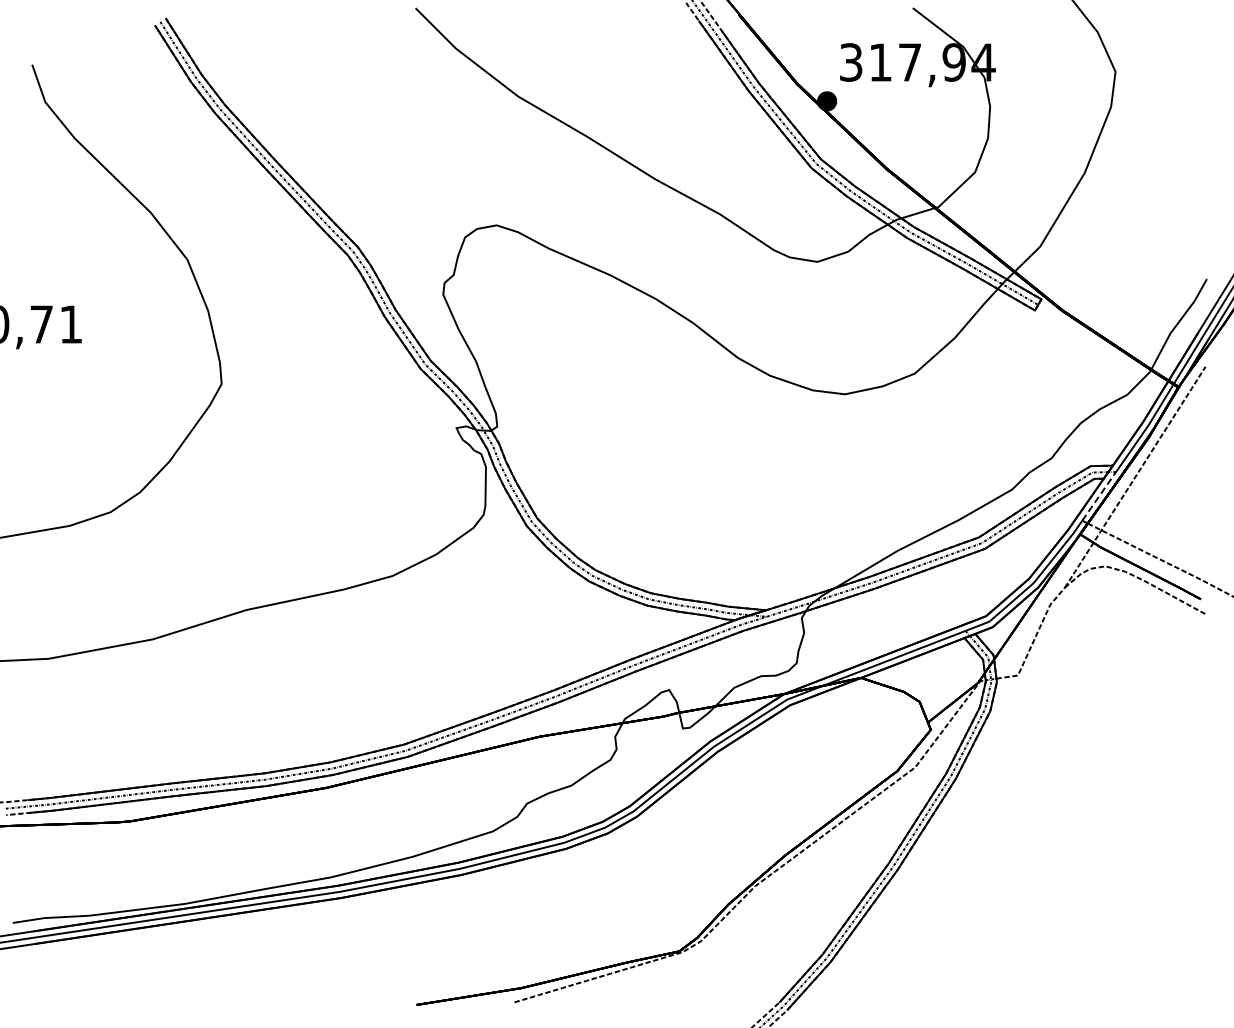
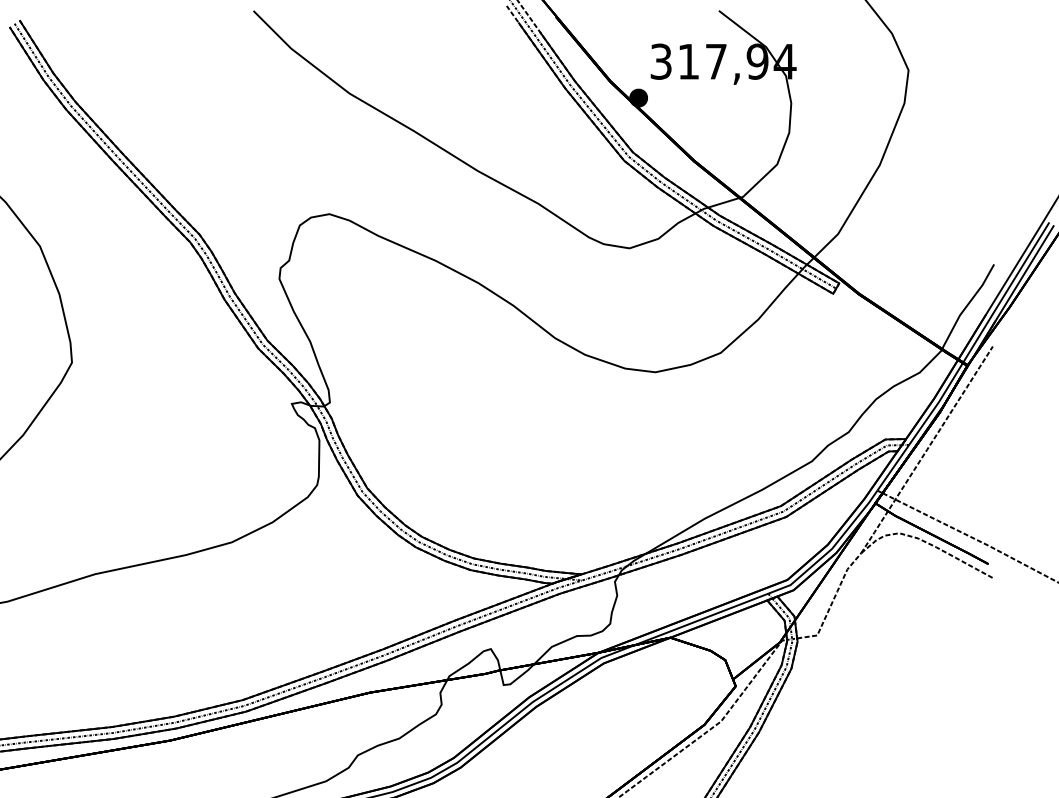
line: (1099, 496) -> (893, 467), dashed -> solid

